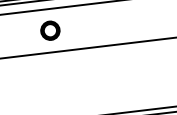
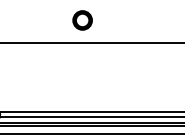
part: (50, 30) -> (82, 20), moved

